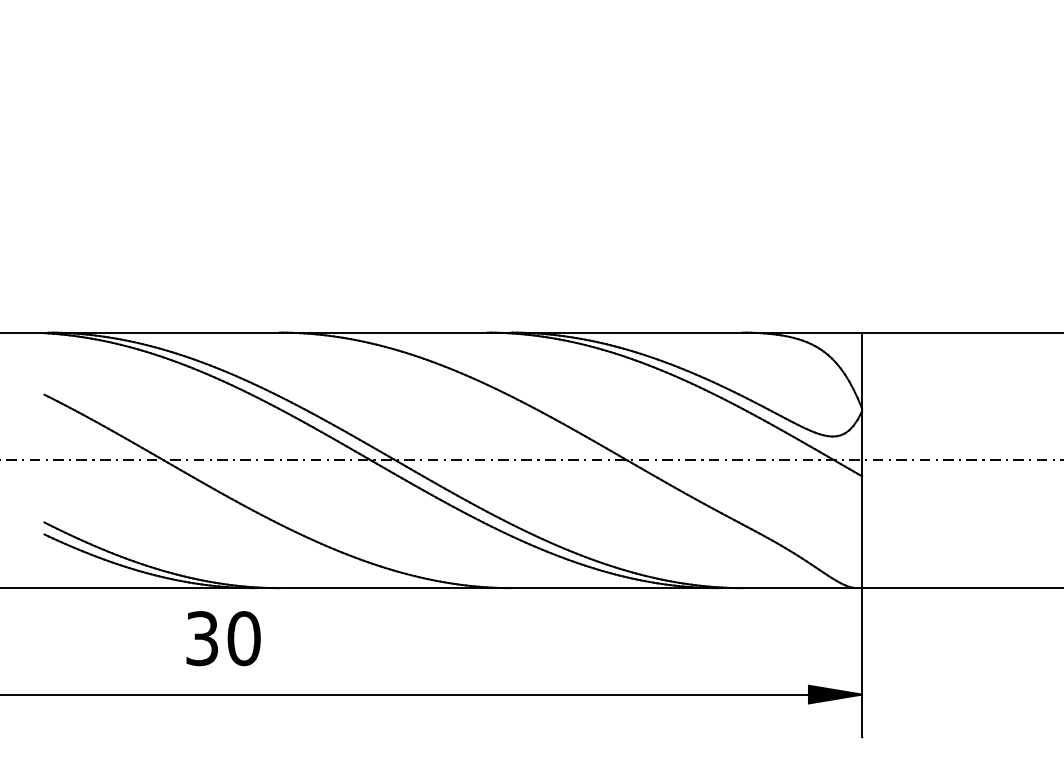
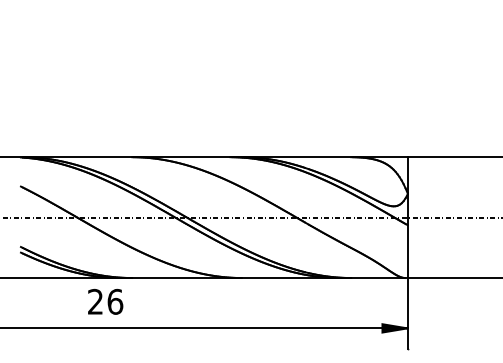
text: (223, 637) -> (105, 301), 30 -> 26

